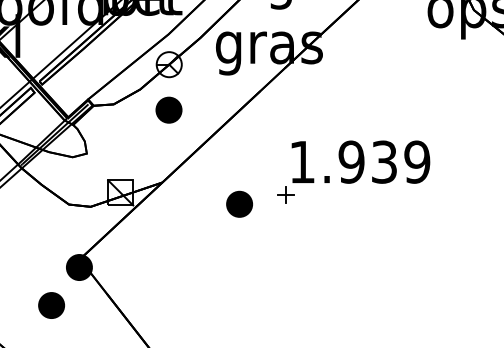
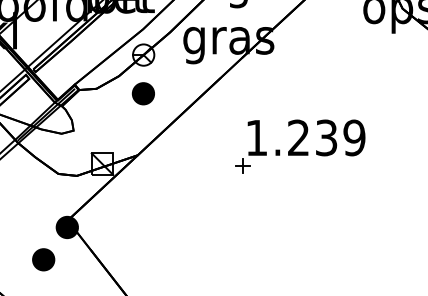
text: (351, 161) -> (298, 137), 1.939 -> 1.239
part: (238, 204) -> (202, 173), removed

